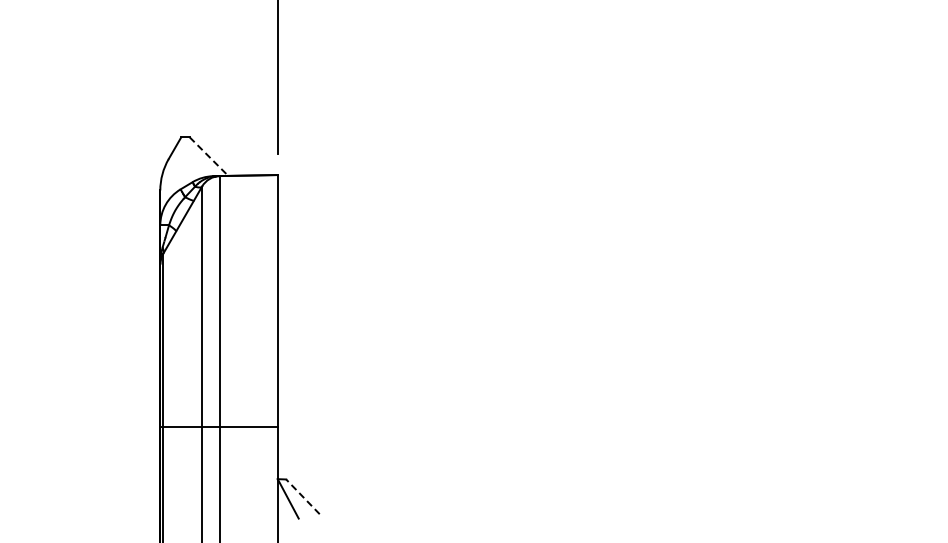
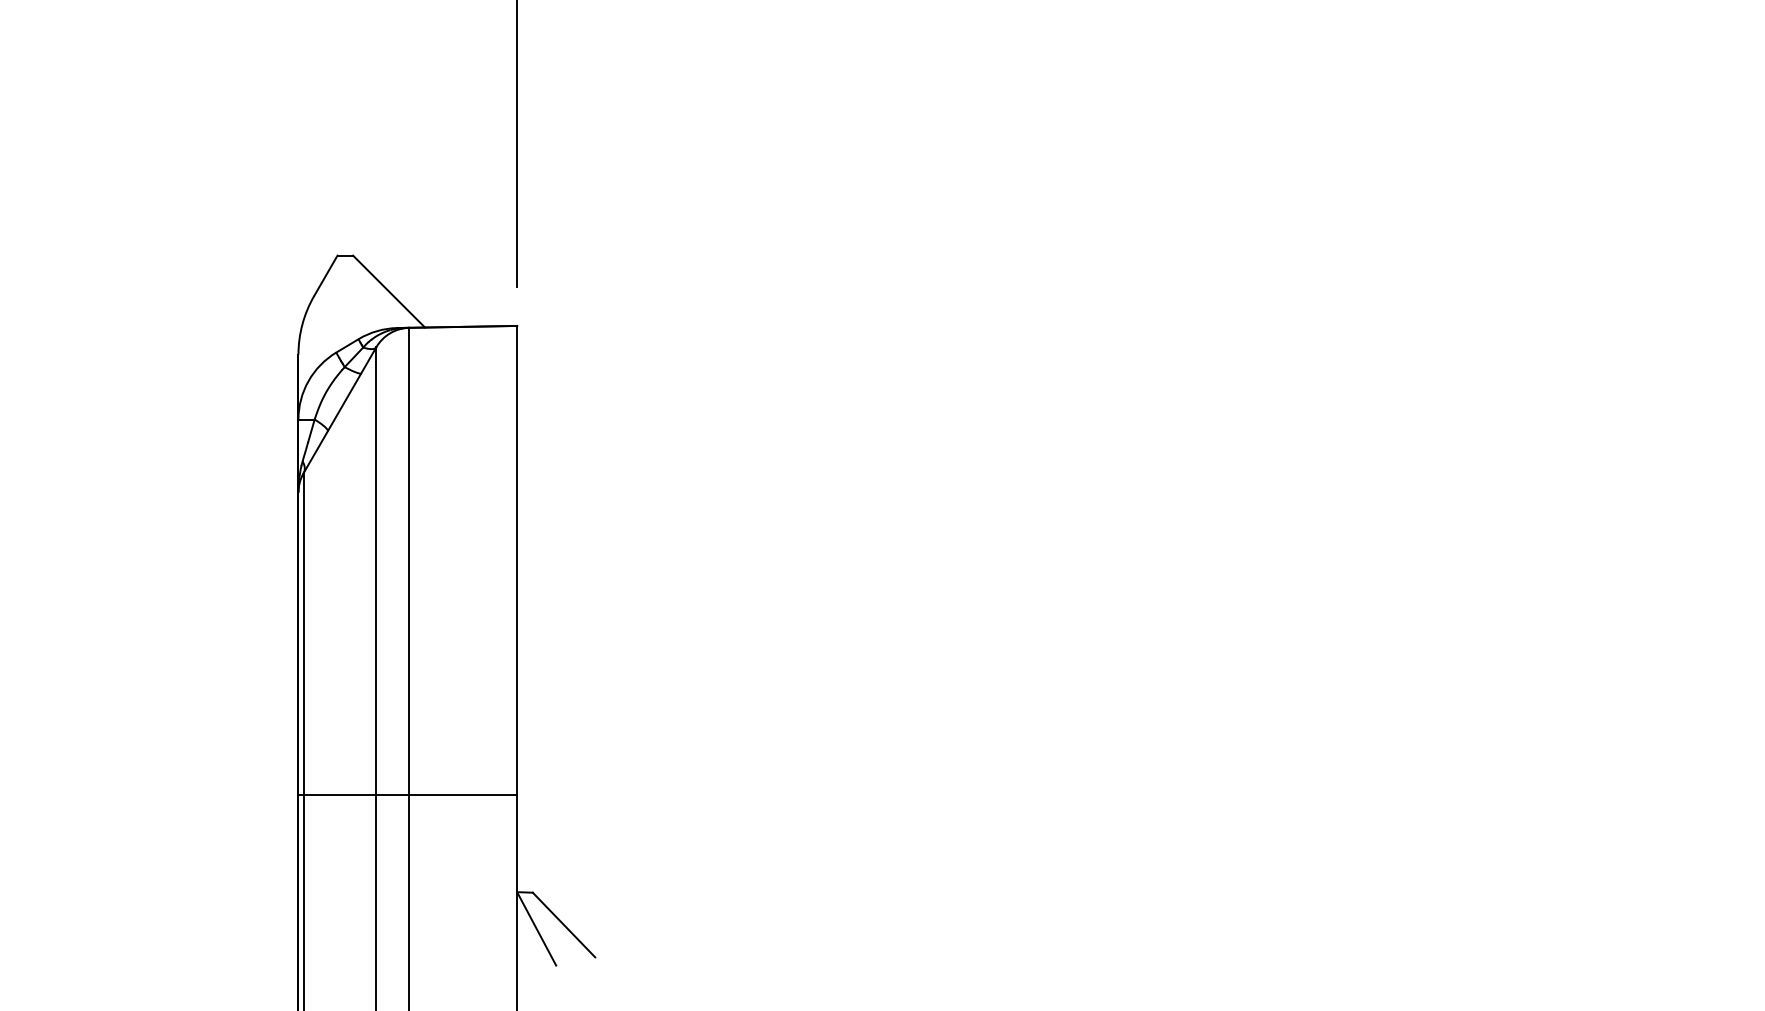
line: (209, 156) -> (390, 291), dashed -> solid
line: (302, 496) -> (563, 924), dashed -> solid

